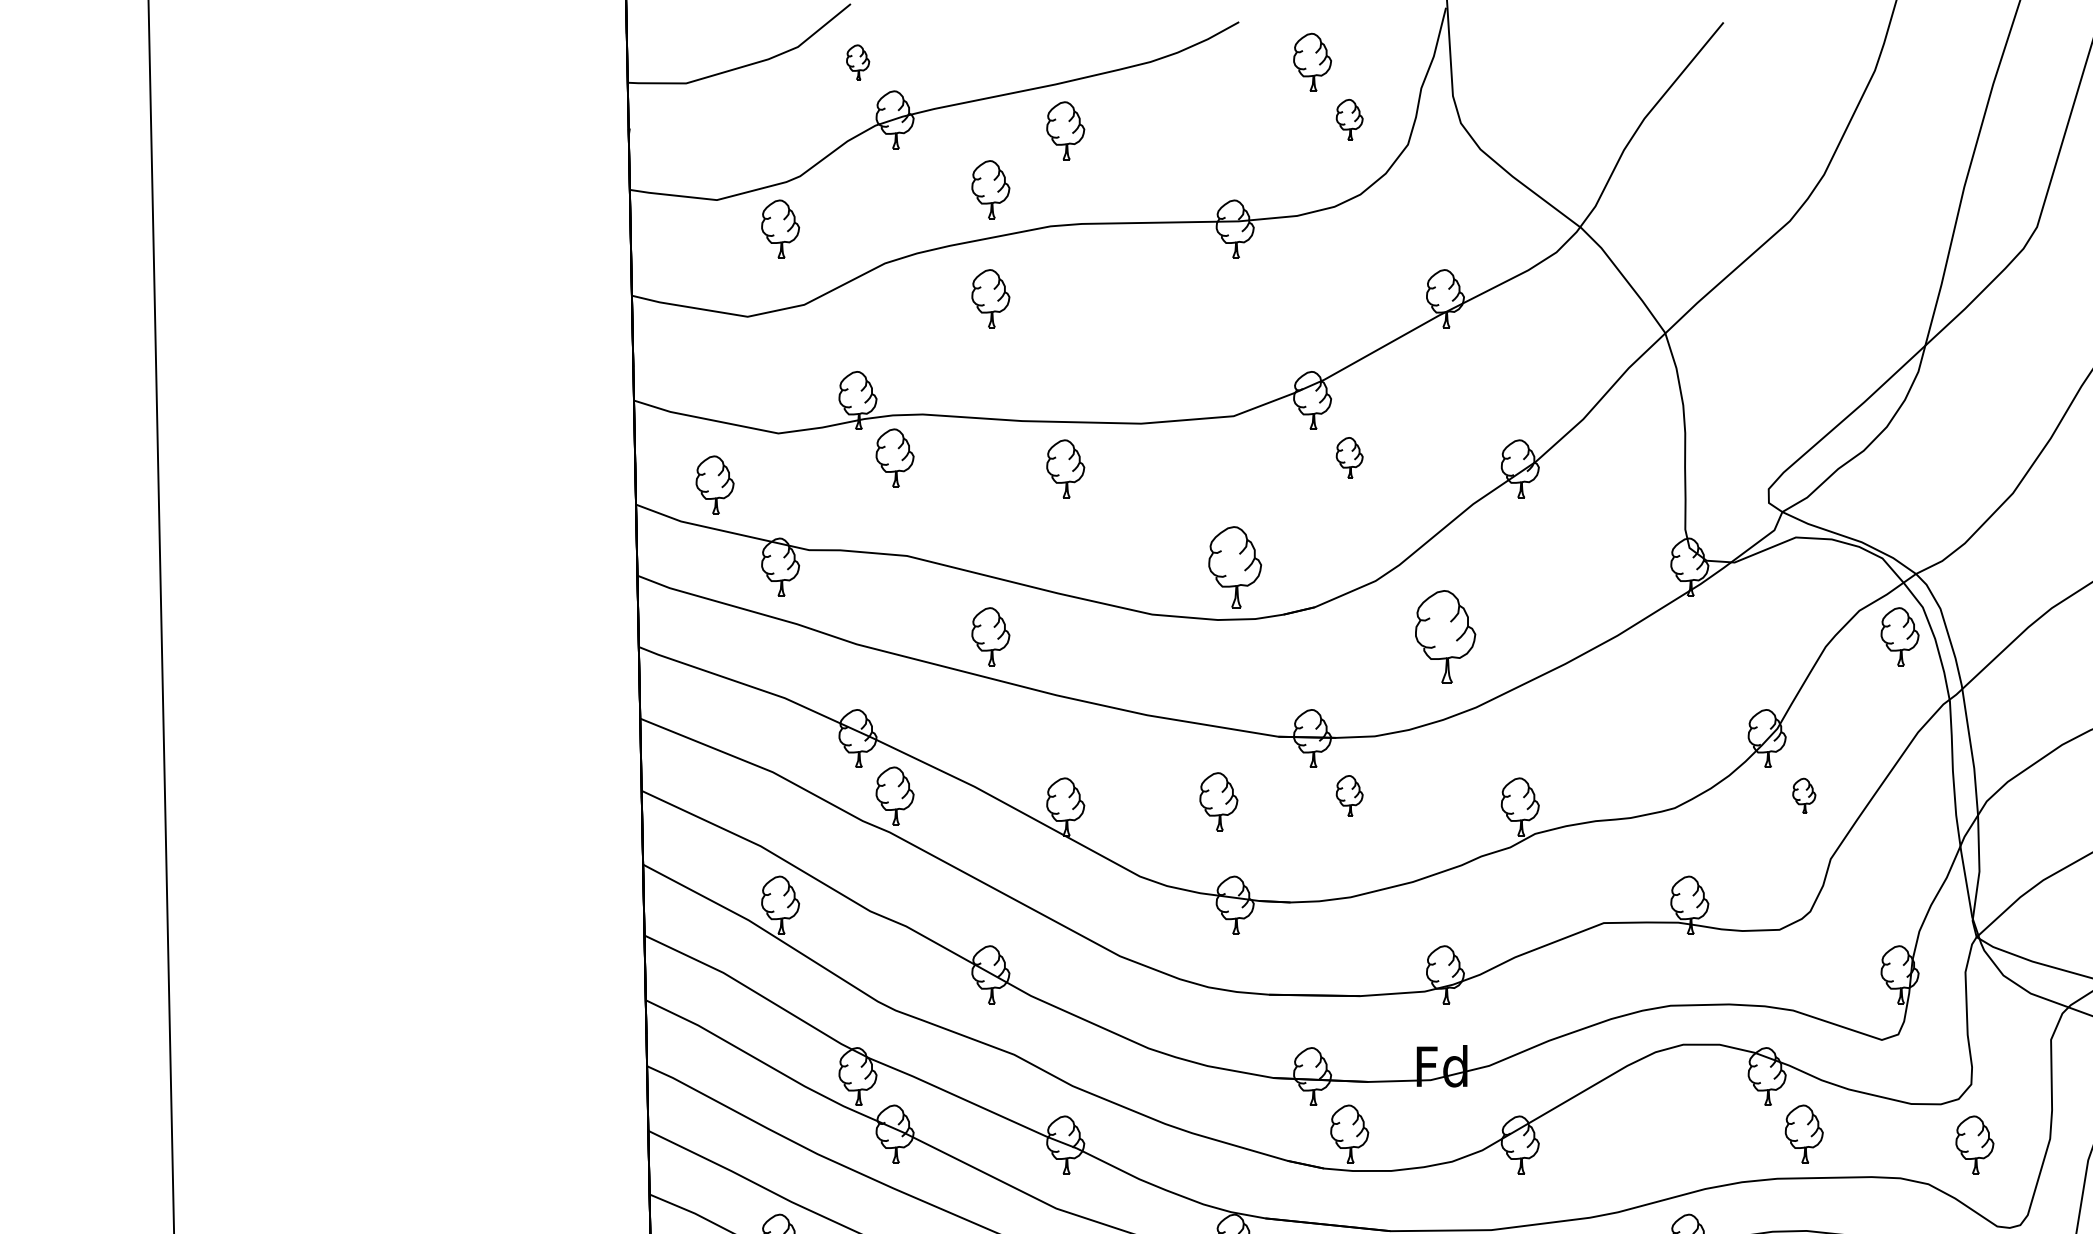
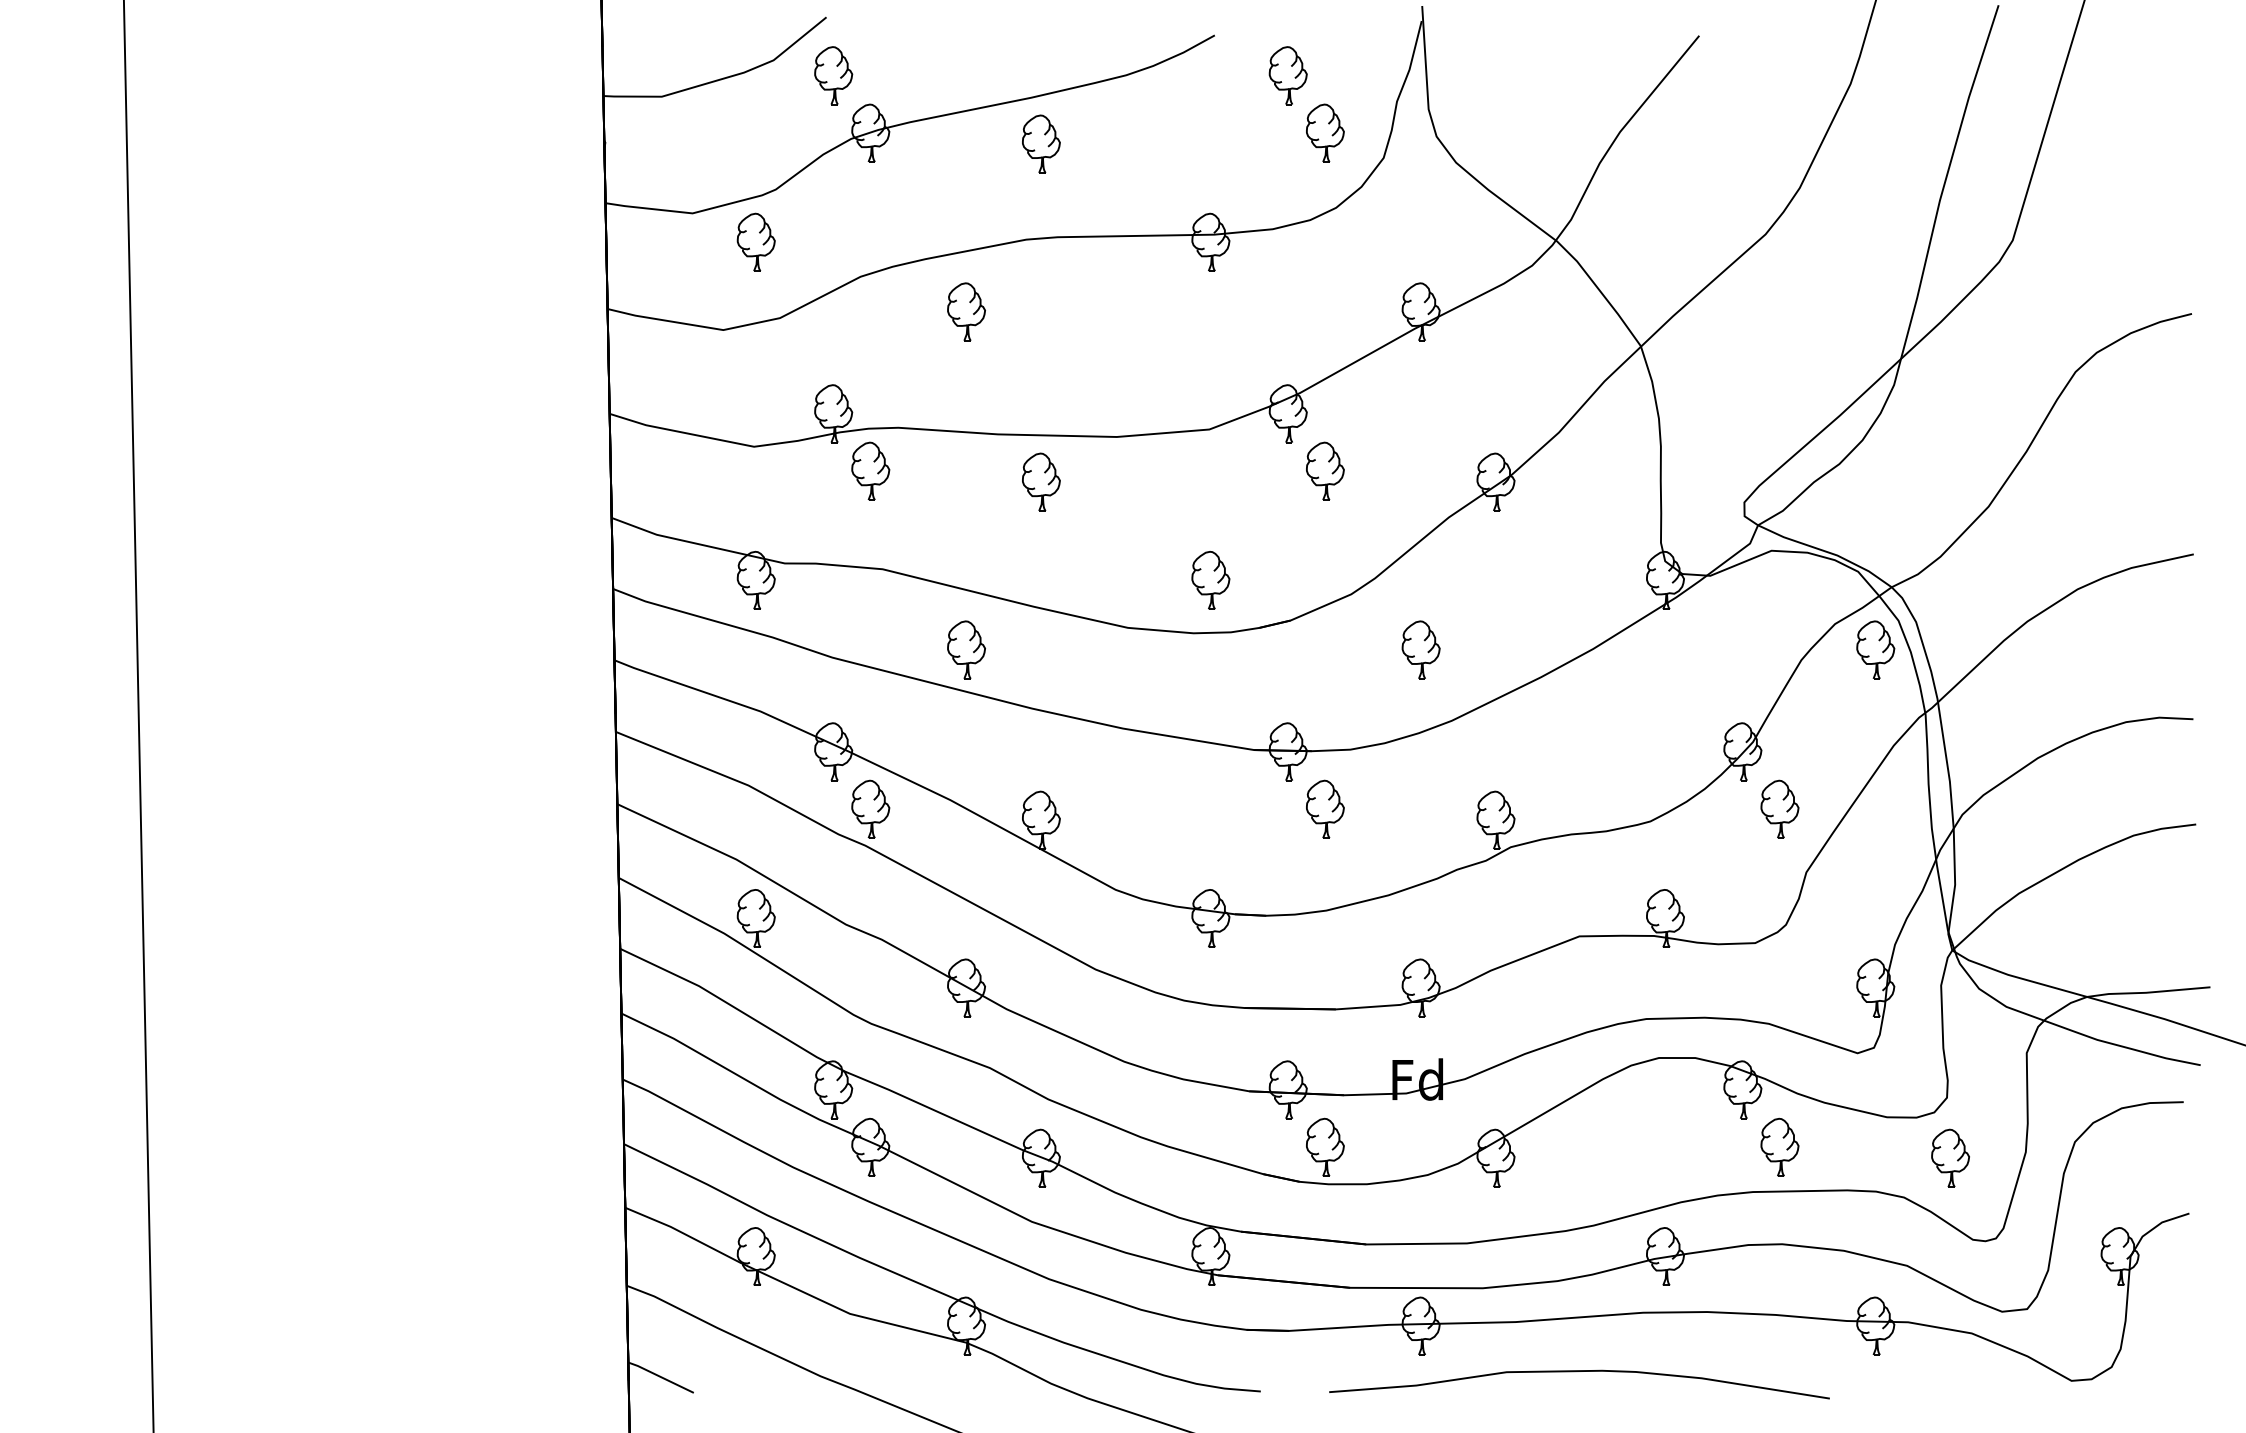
part: (857, 62) -> (833, 75), size x1.67
part: (1349, 119) -> (1325, 132), size x1.43
part: (990, 189) -> (966, 202), removed
part: (1349, 457) -> (1325, 470), size x1.43
part: (714, 484) -> (690, 497), removed
part: (1234, 567) -> (1210, 580), size x0.71
part: (1444, 636) -> (1420, 649), size x0.62
part: (1349, 795) -> (1325, 808), size x1.43
part: (1803, 795) -> (1779, 808), size x1.67
part: (1218, 801) -> (1194, 814), removed

